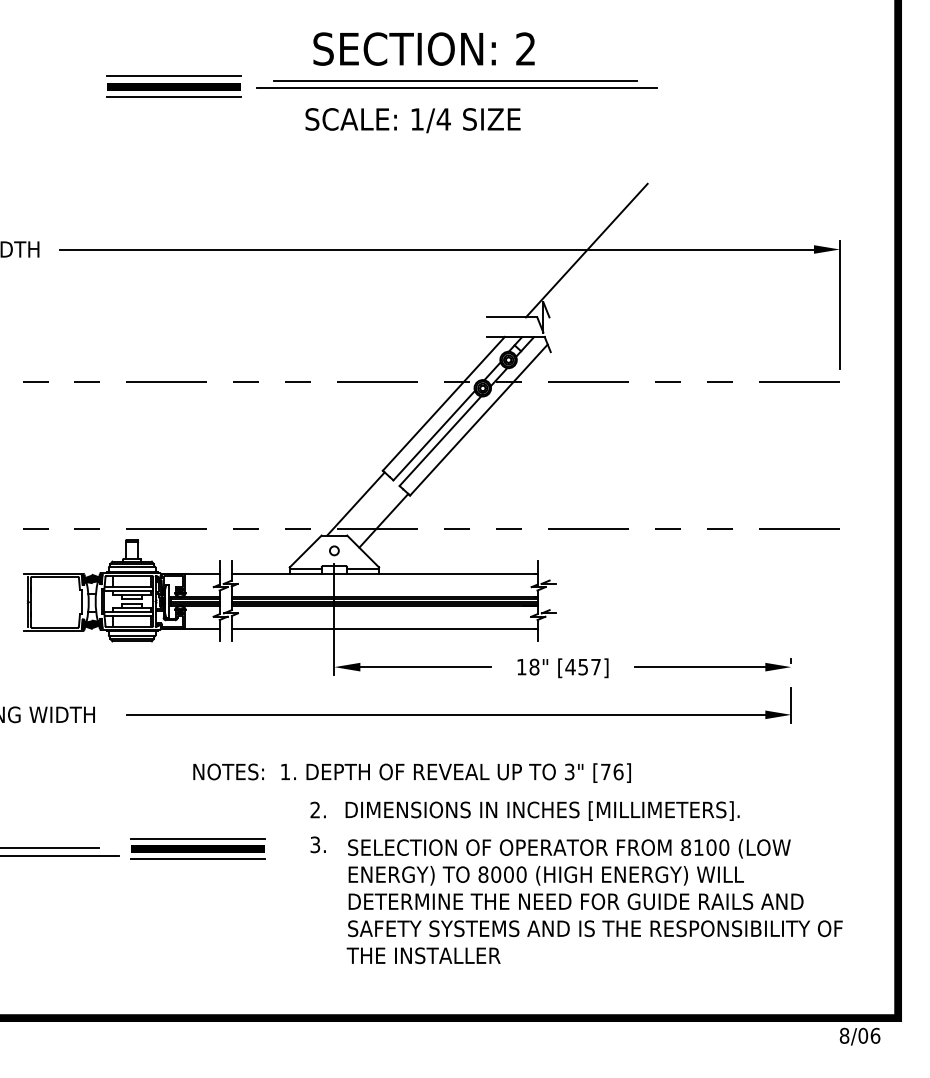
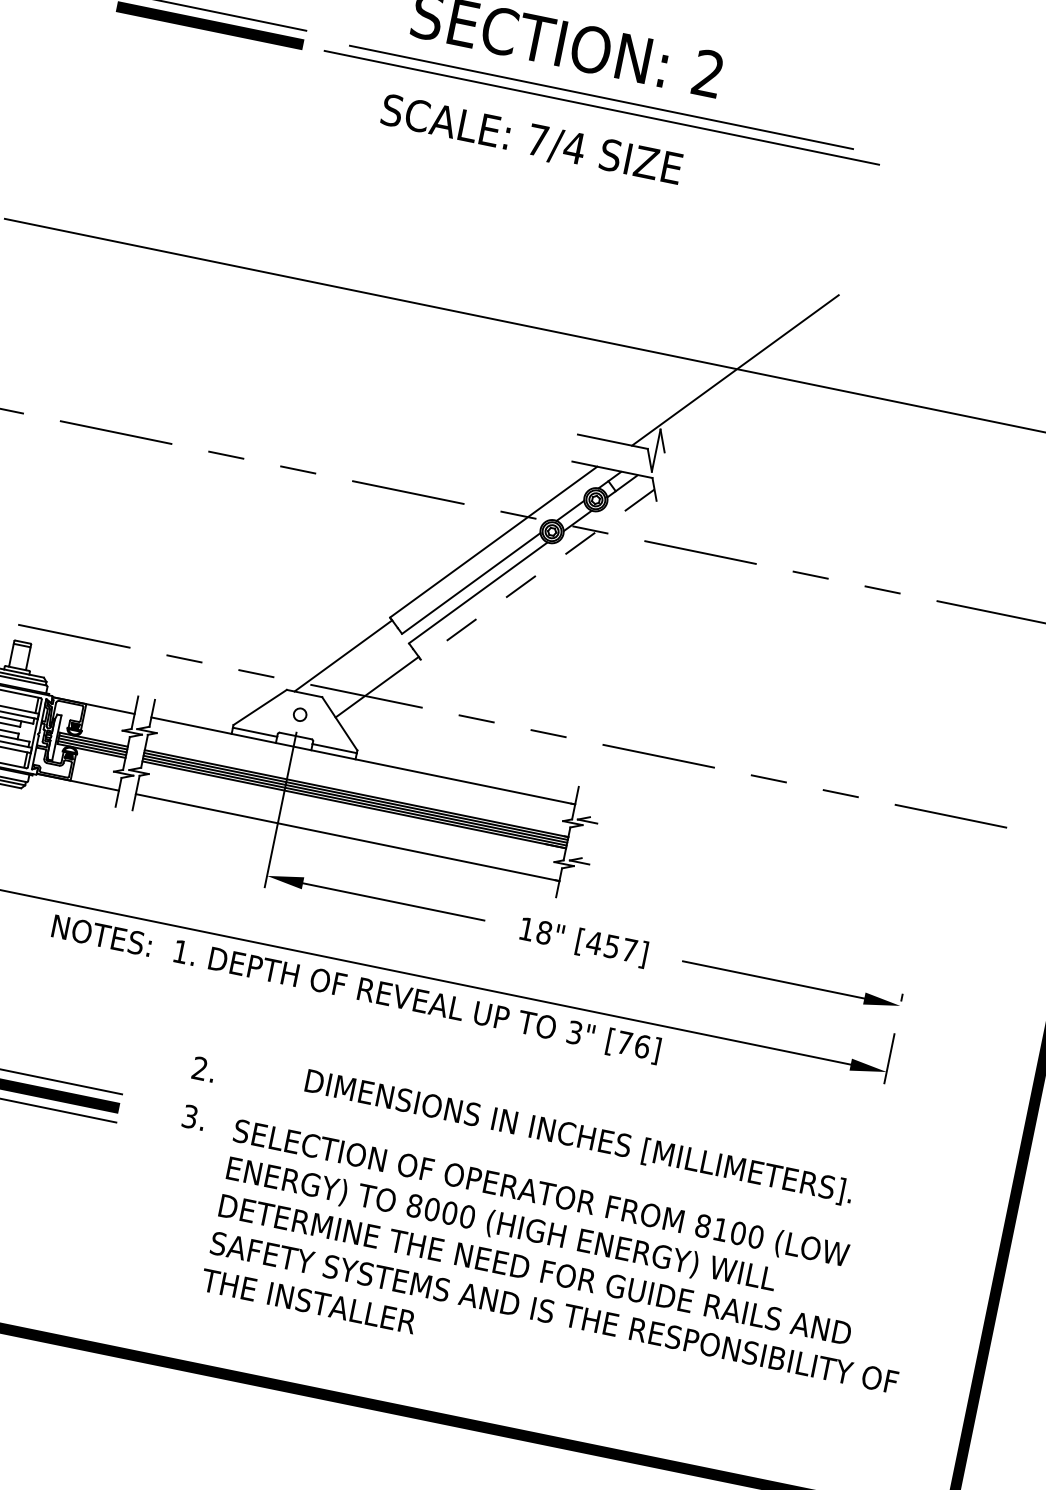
line: (173, 96) -> (206, 39), removed
text: (417, 119) -> (538, 140), 1/4 -> 7/4
line: (478, 420) -> (536, 575), solid -> dashed
text: (411, 772) -> (355, 988), moved
text: (542, 810) -> (579, 1136), moved

